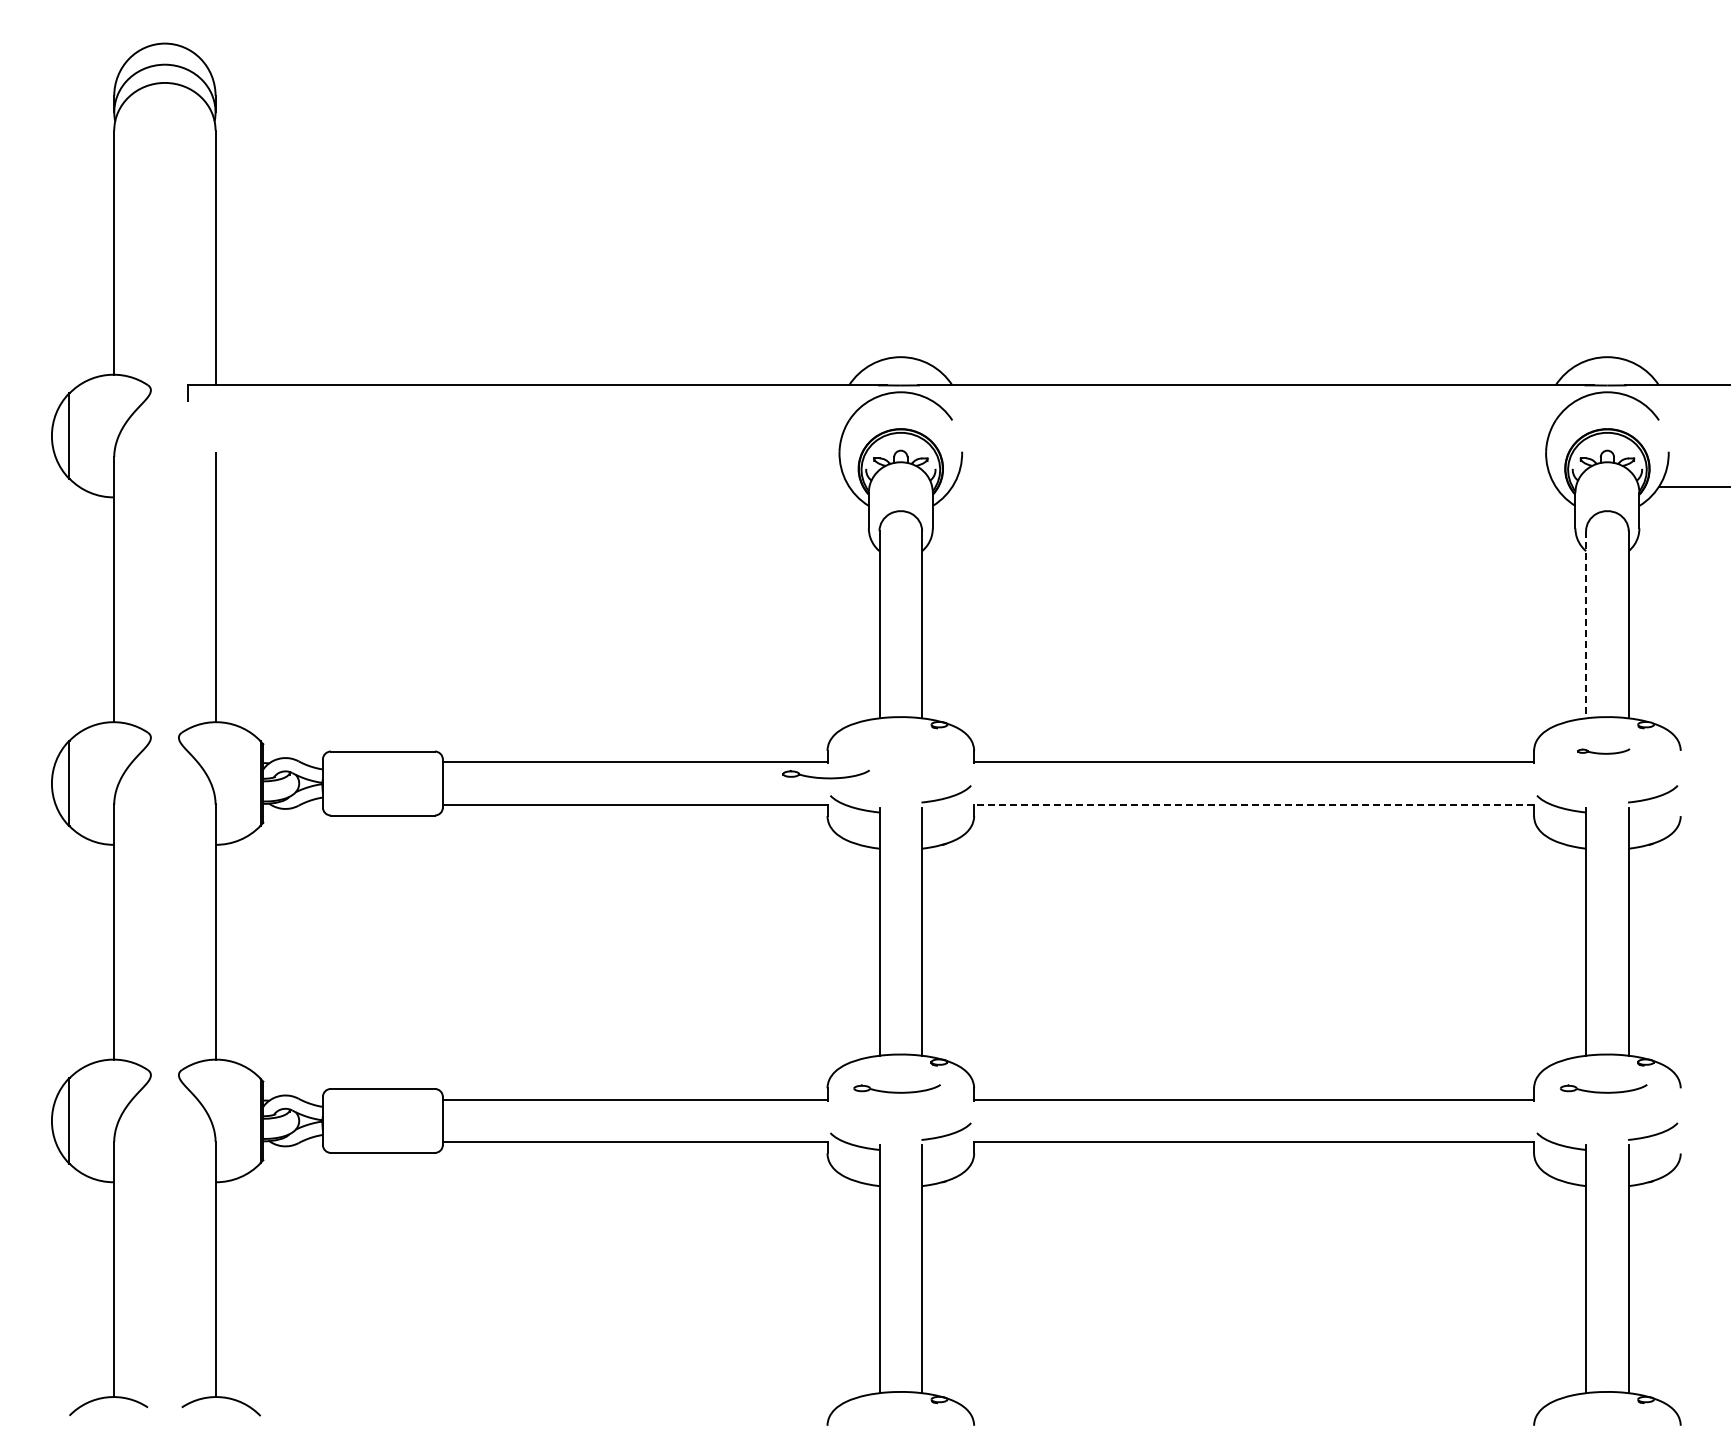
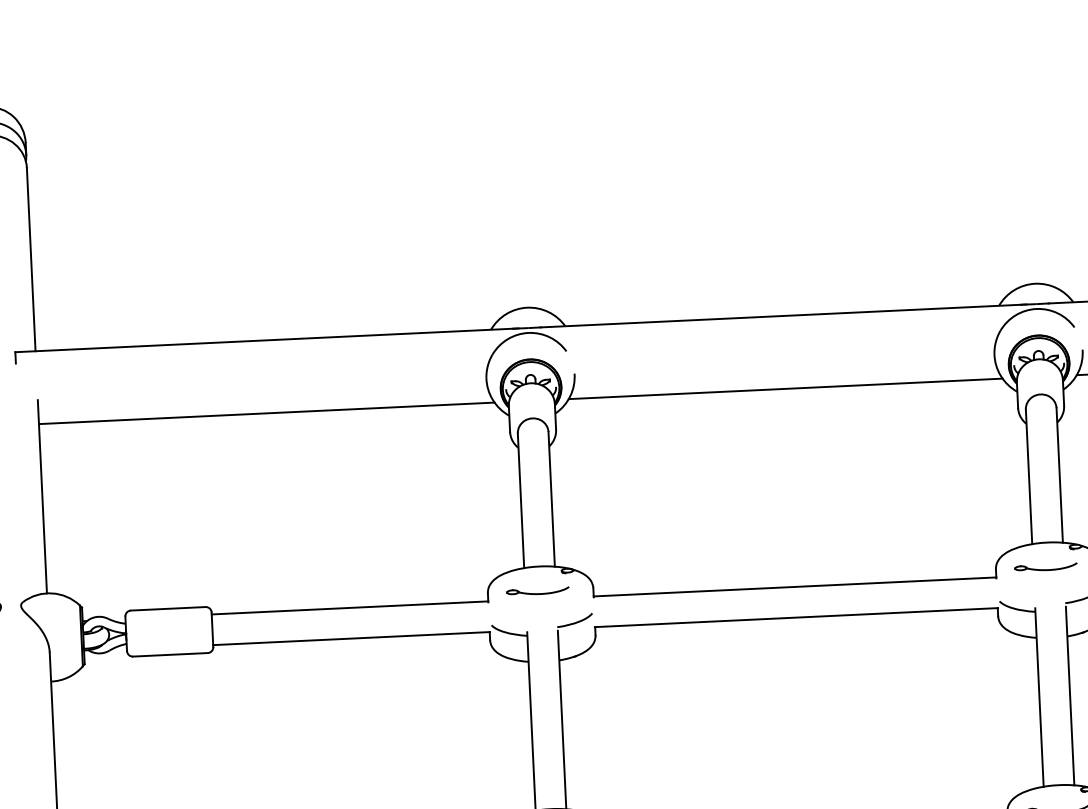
line: (532, 486) -> (266, 413), added
line: (1253, 486) -> (785, 388), added
line: (1586, 624) -> (1029, 476), dashed -> solid
part: (1603, 751) -> (1045, 567), size x1.67
part: (825, 774) -> (537, 591), moved
line: (1253, 804) -> (796, 617), dashed -> solid

